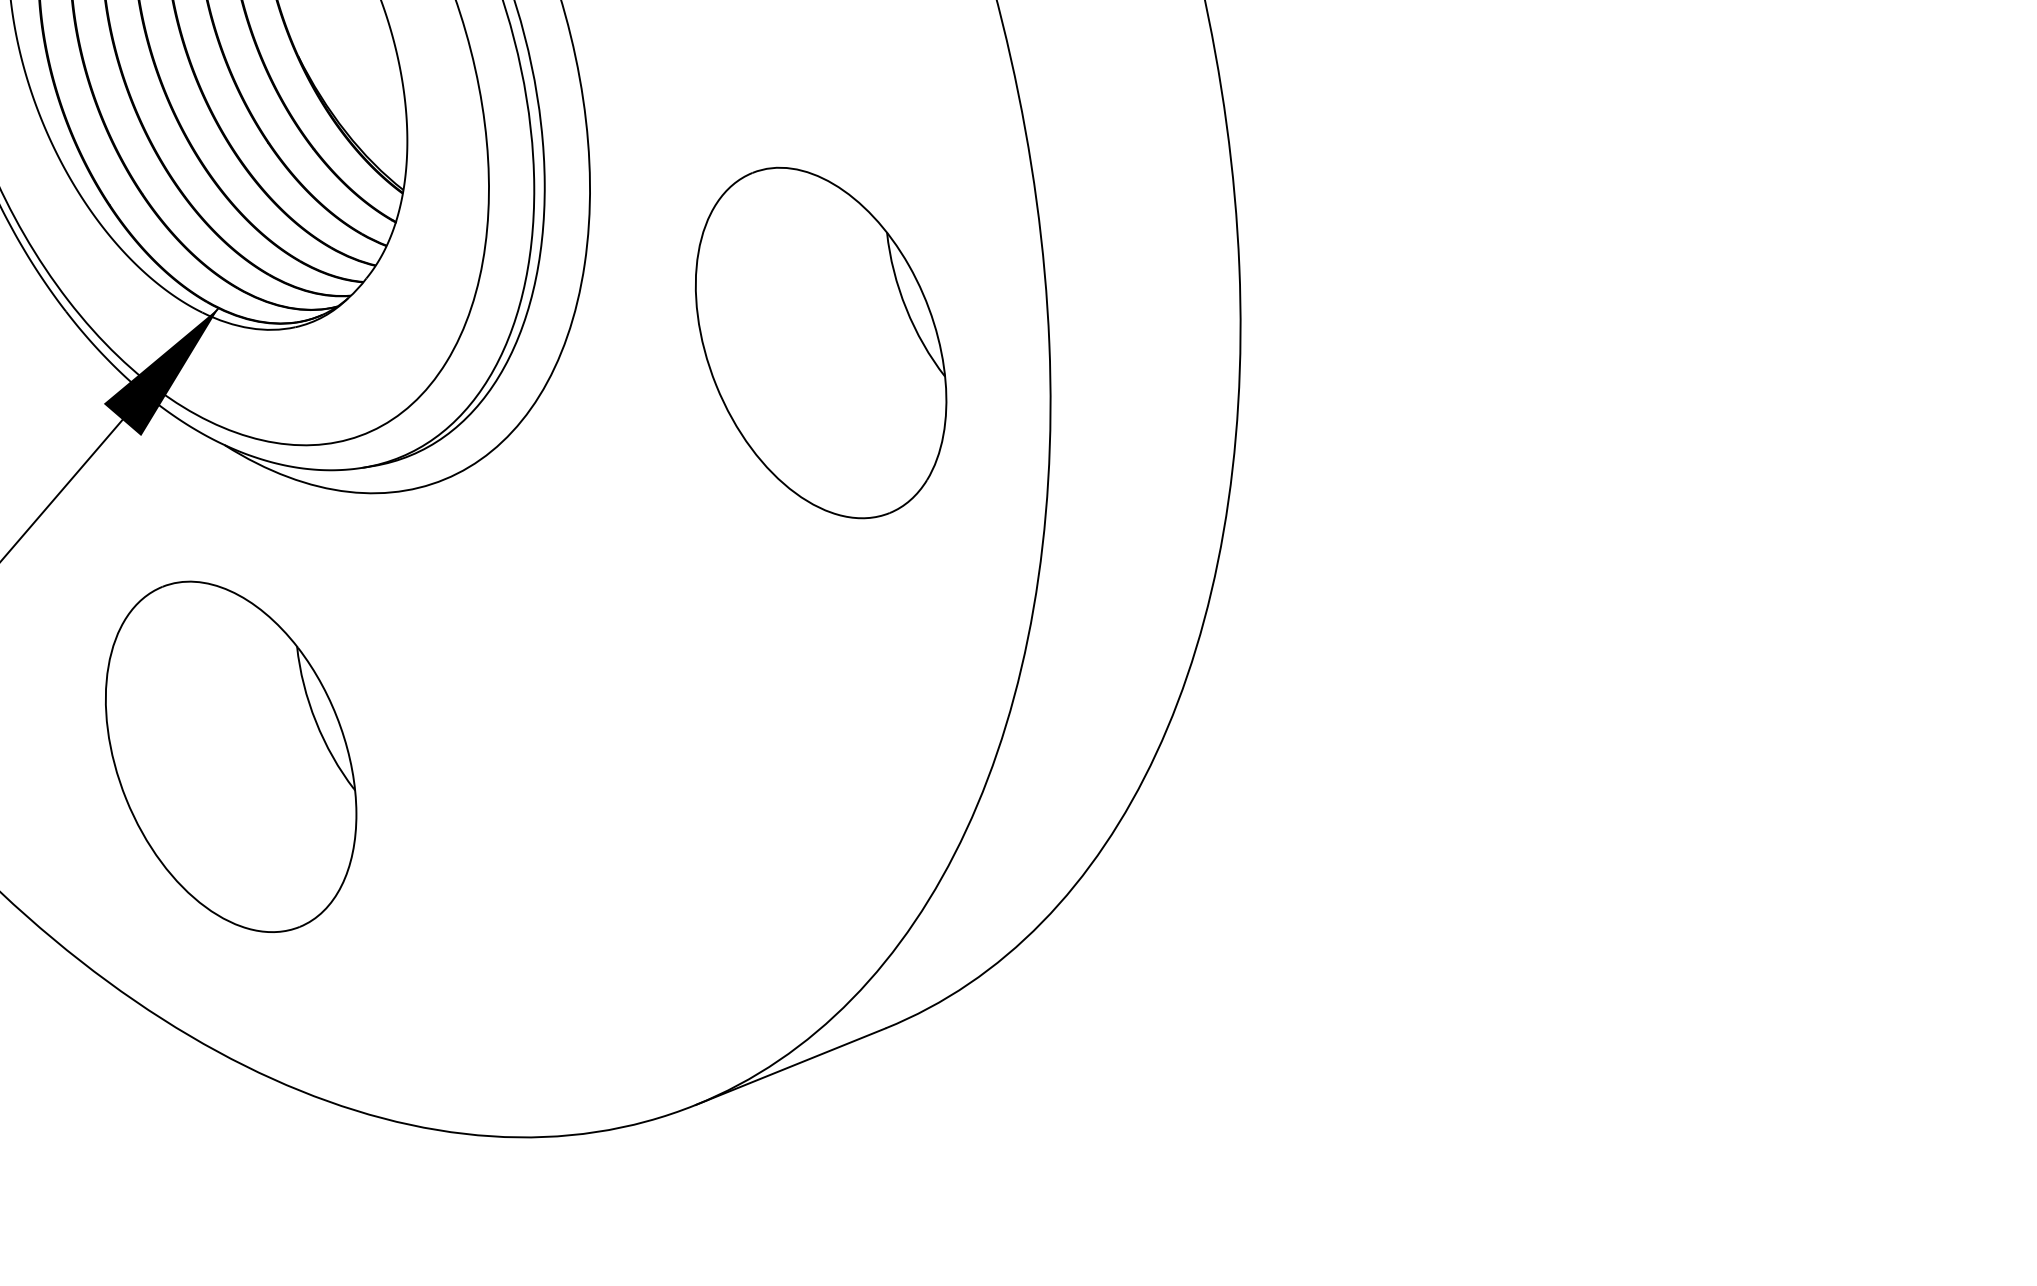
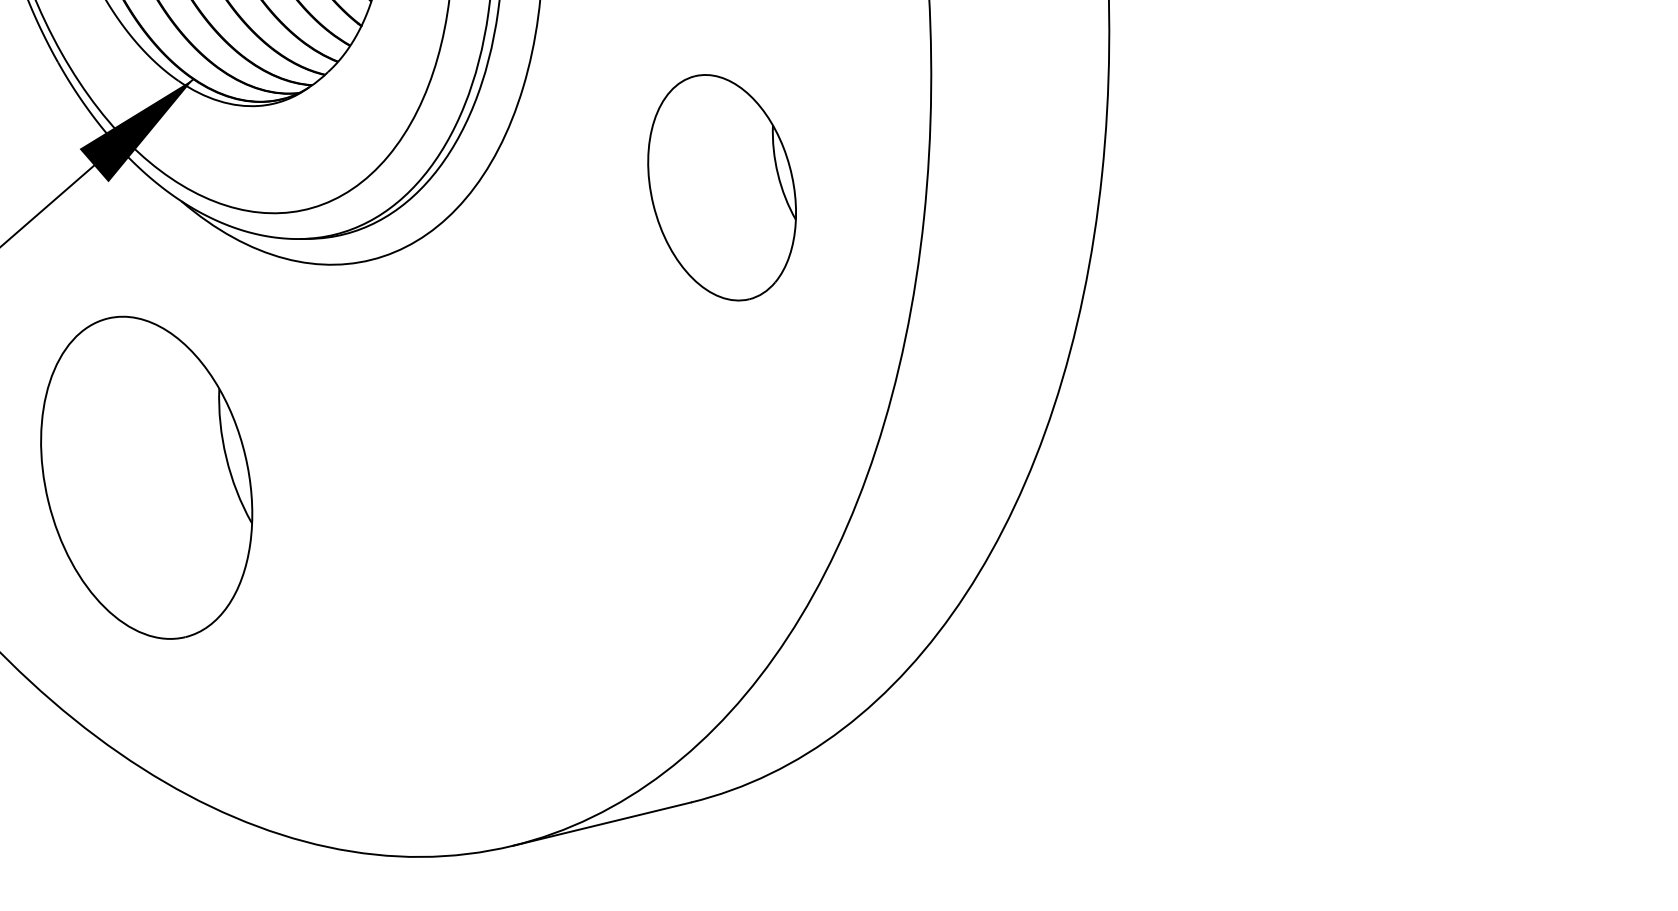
part: (820, 342) -> (721, 187), size x0.7

